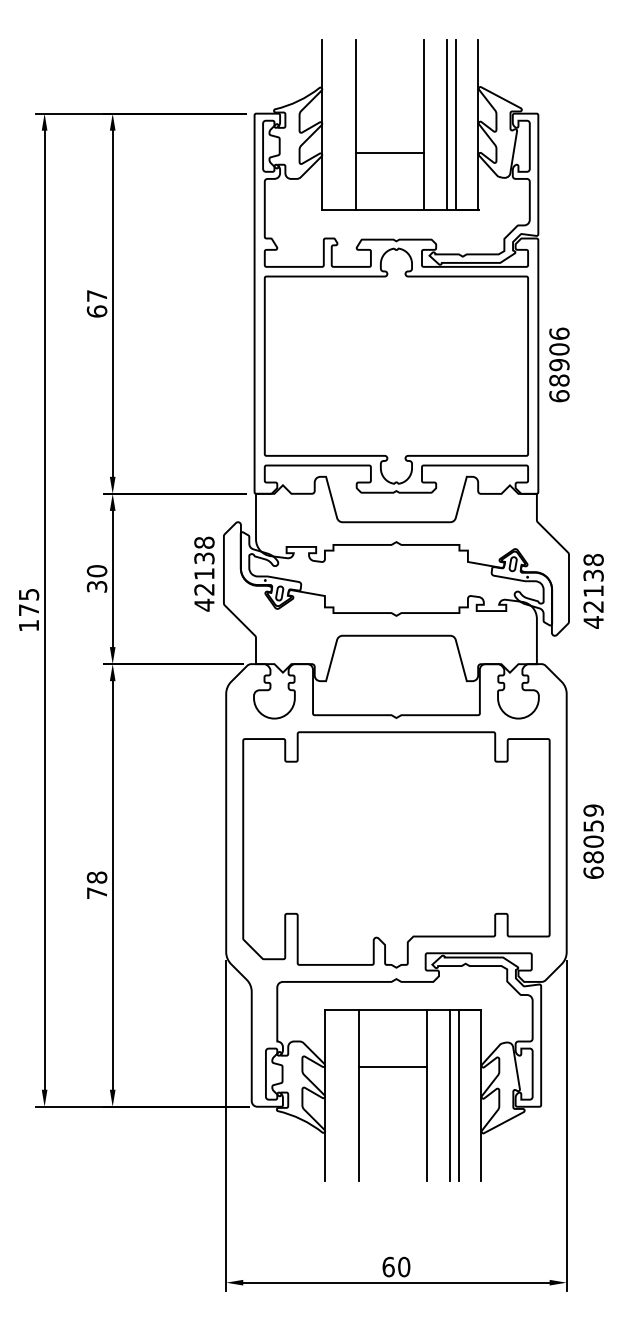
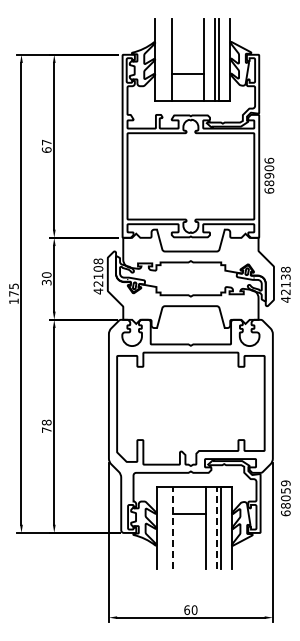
text: (204, 557) -> (98, 268), 42138 -> 42108
text: (592, 842) -> (285, 498), moved
line: (358, 1095) -> (172, 527), solid -> dashed
line: (449, 1095) -> (216, 527), solid -> dashed

